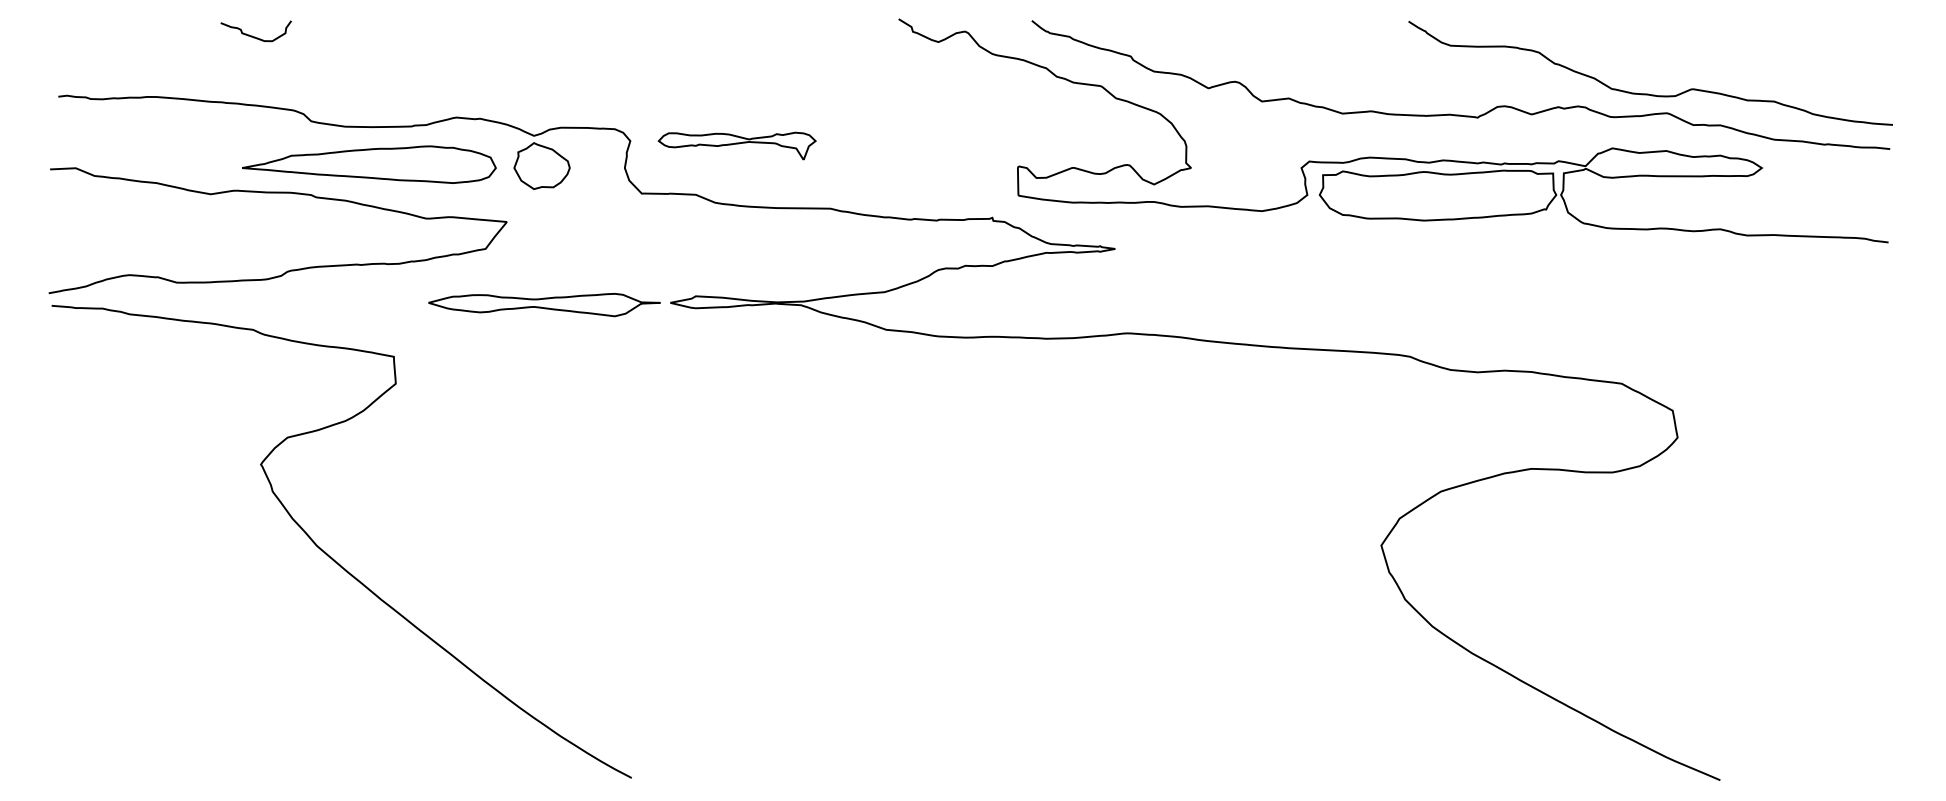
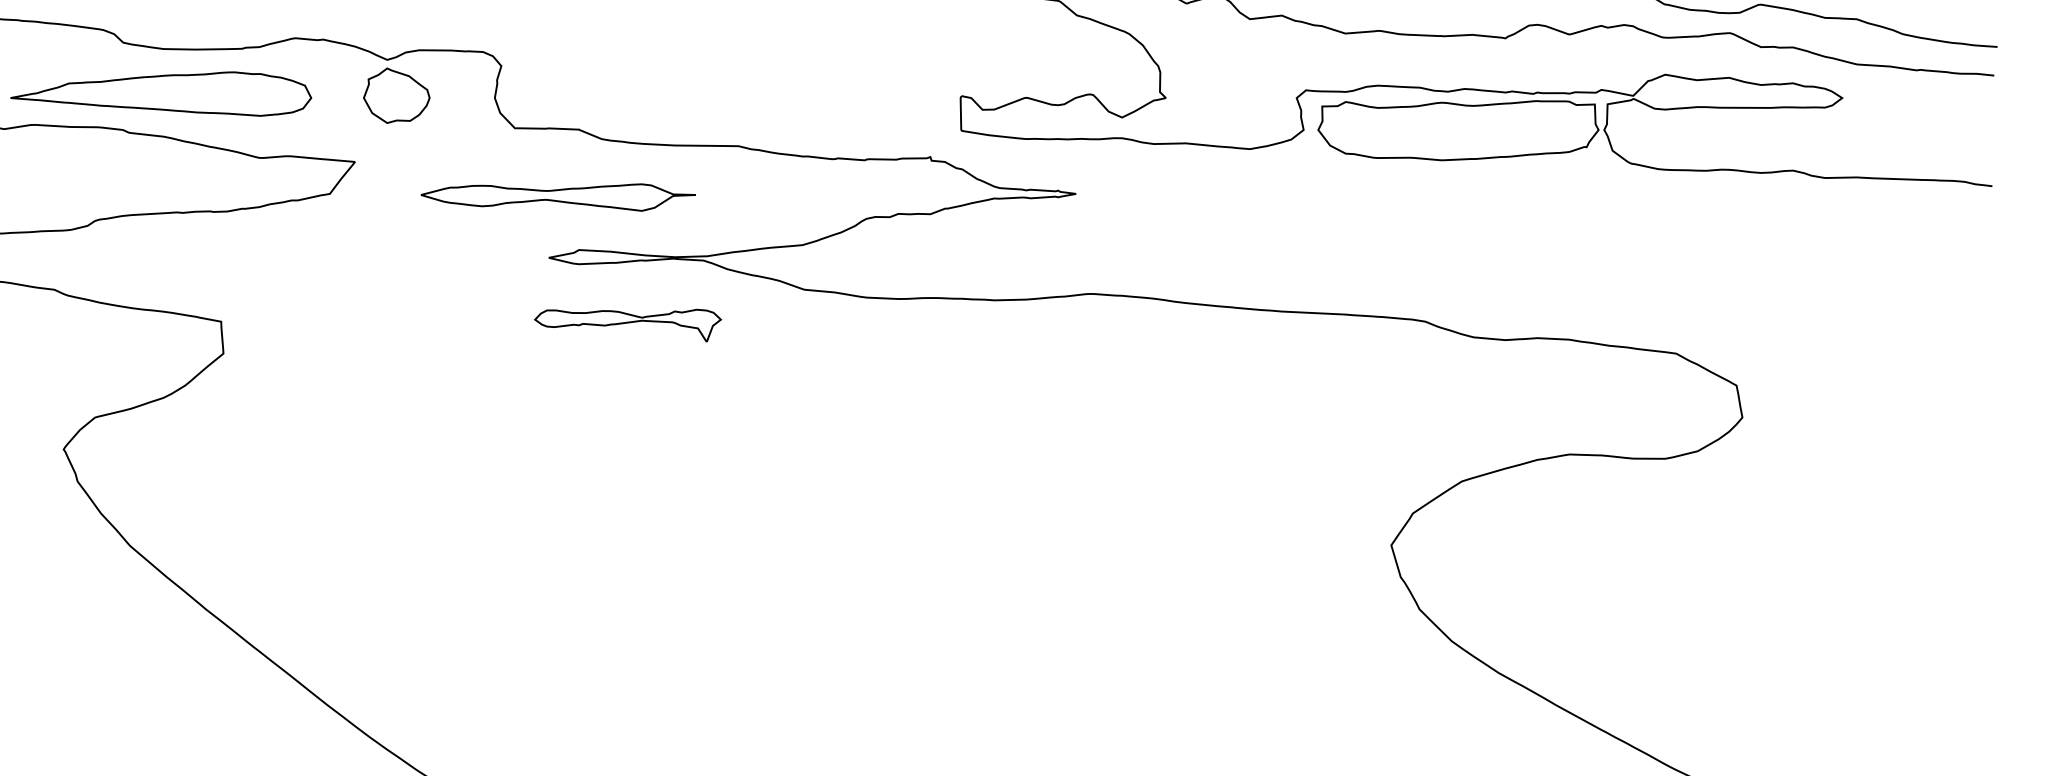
part: (736, 145) -> (627, 324), moved
part: (369, 164) -> (161, 93), moved
part: (544, 305) -> (558, 198), moved

